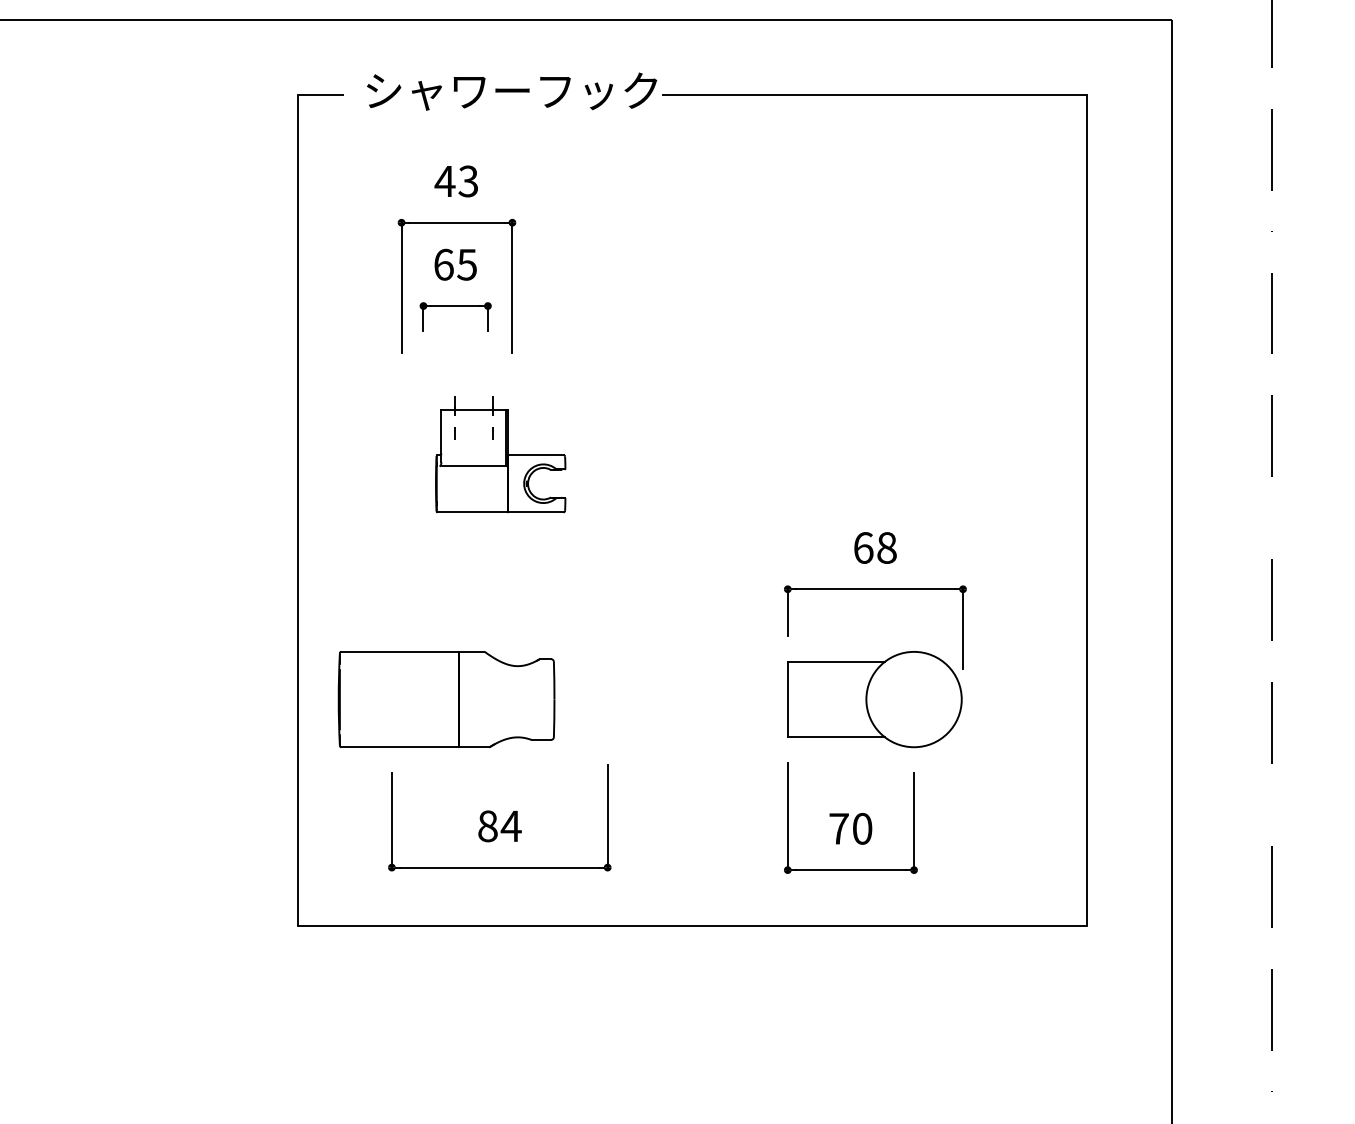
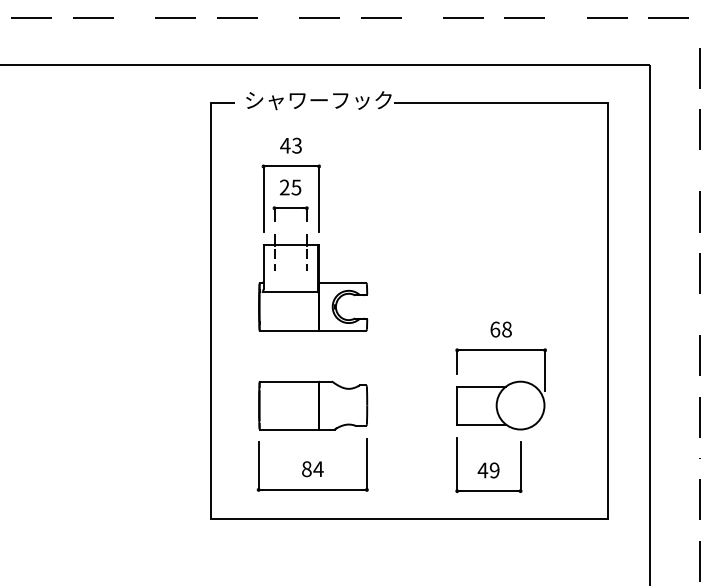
text: (443, 264) -> (284, 187), 65 -> 25
part: (501, 454) -> (313, 282), size x1.67
part: (447, 699) -> (313, 405), moved
text: (850, 828) -> (488, 470), 70 -> 49

